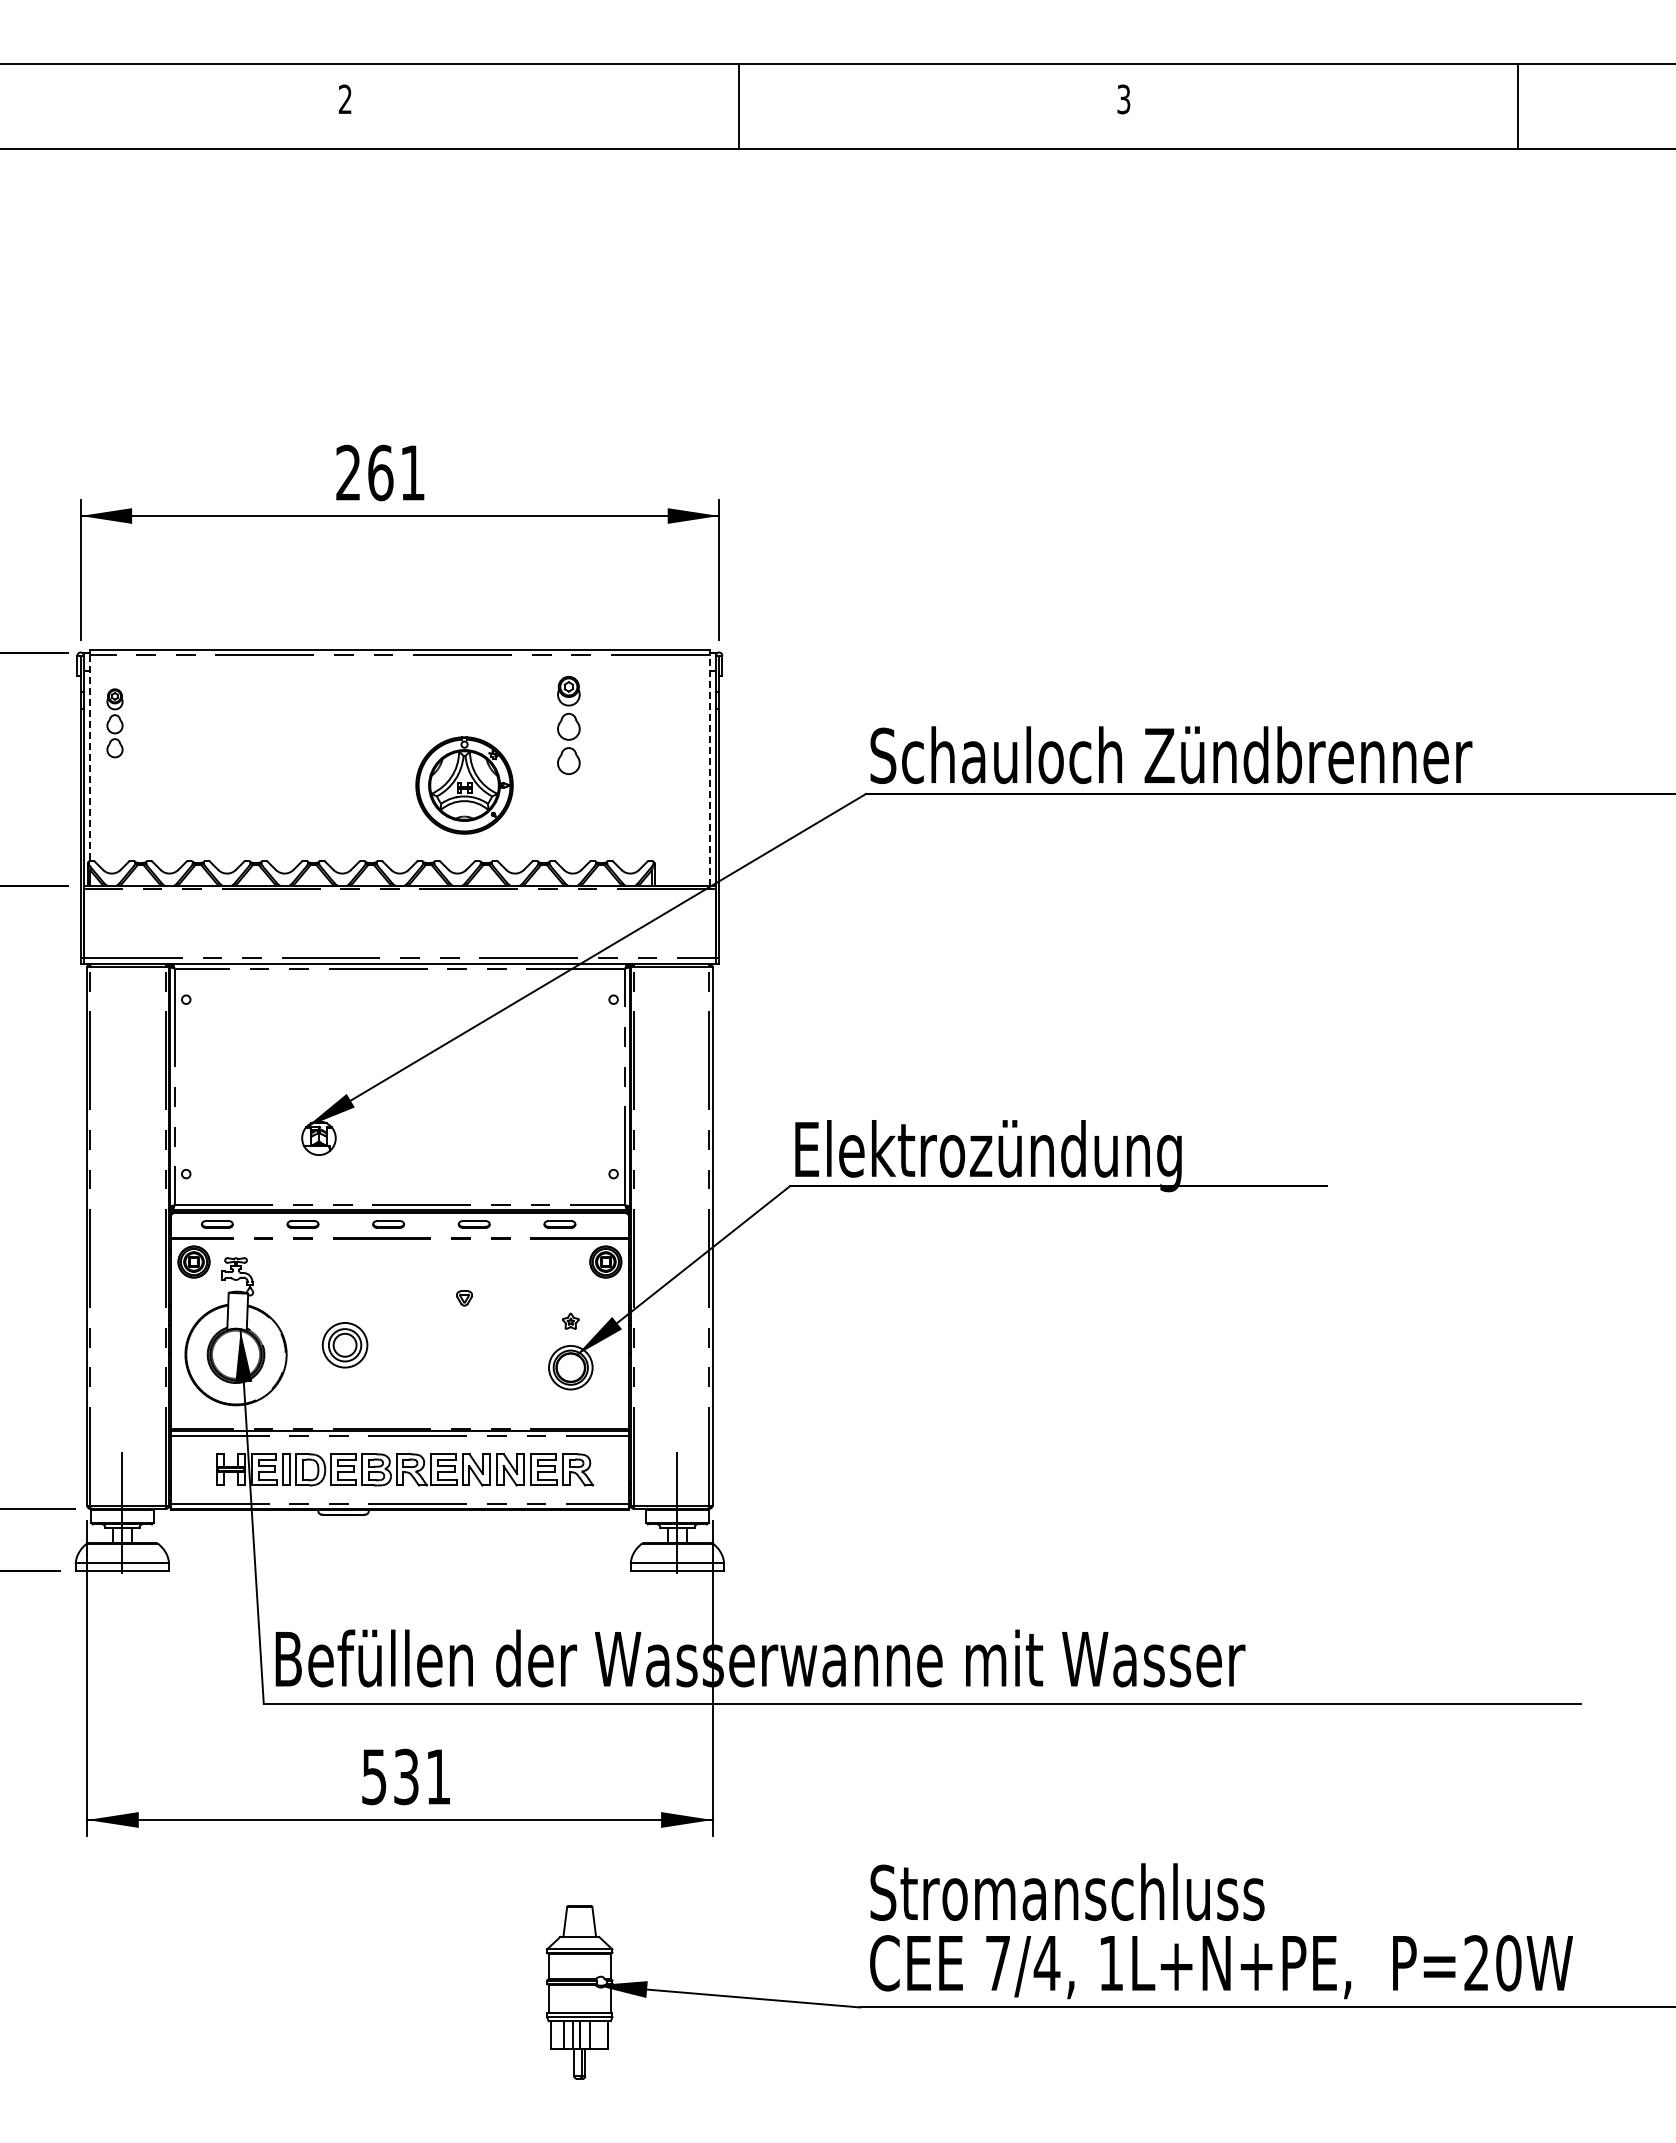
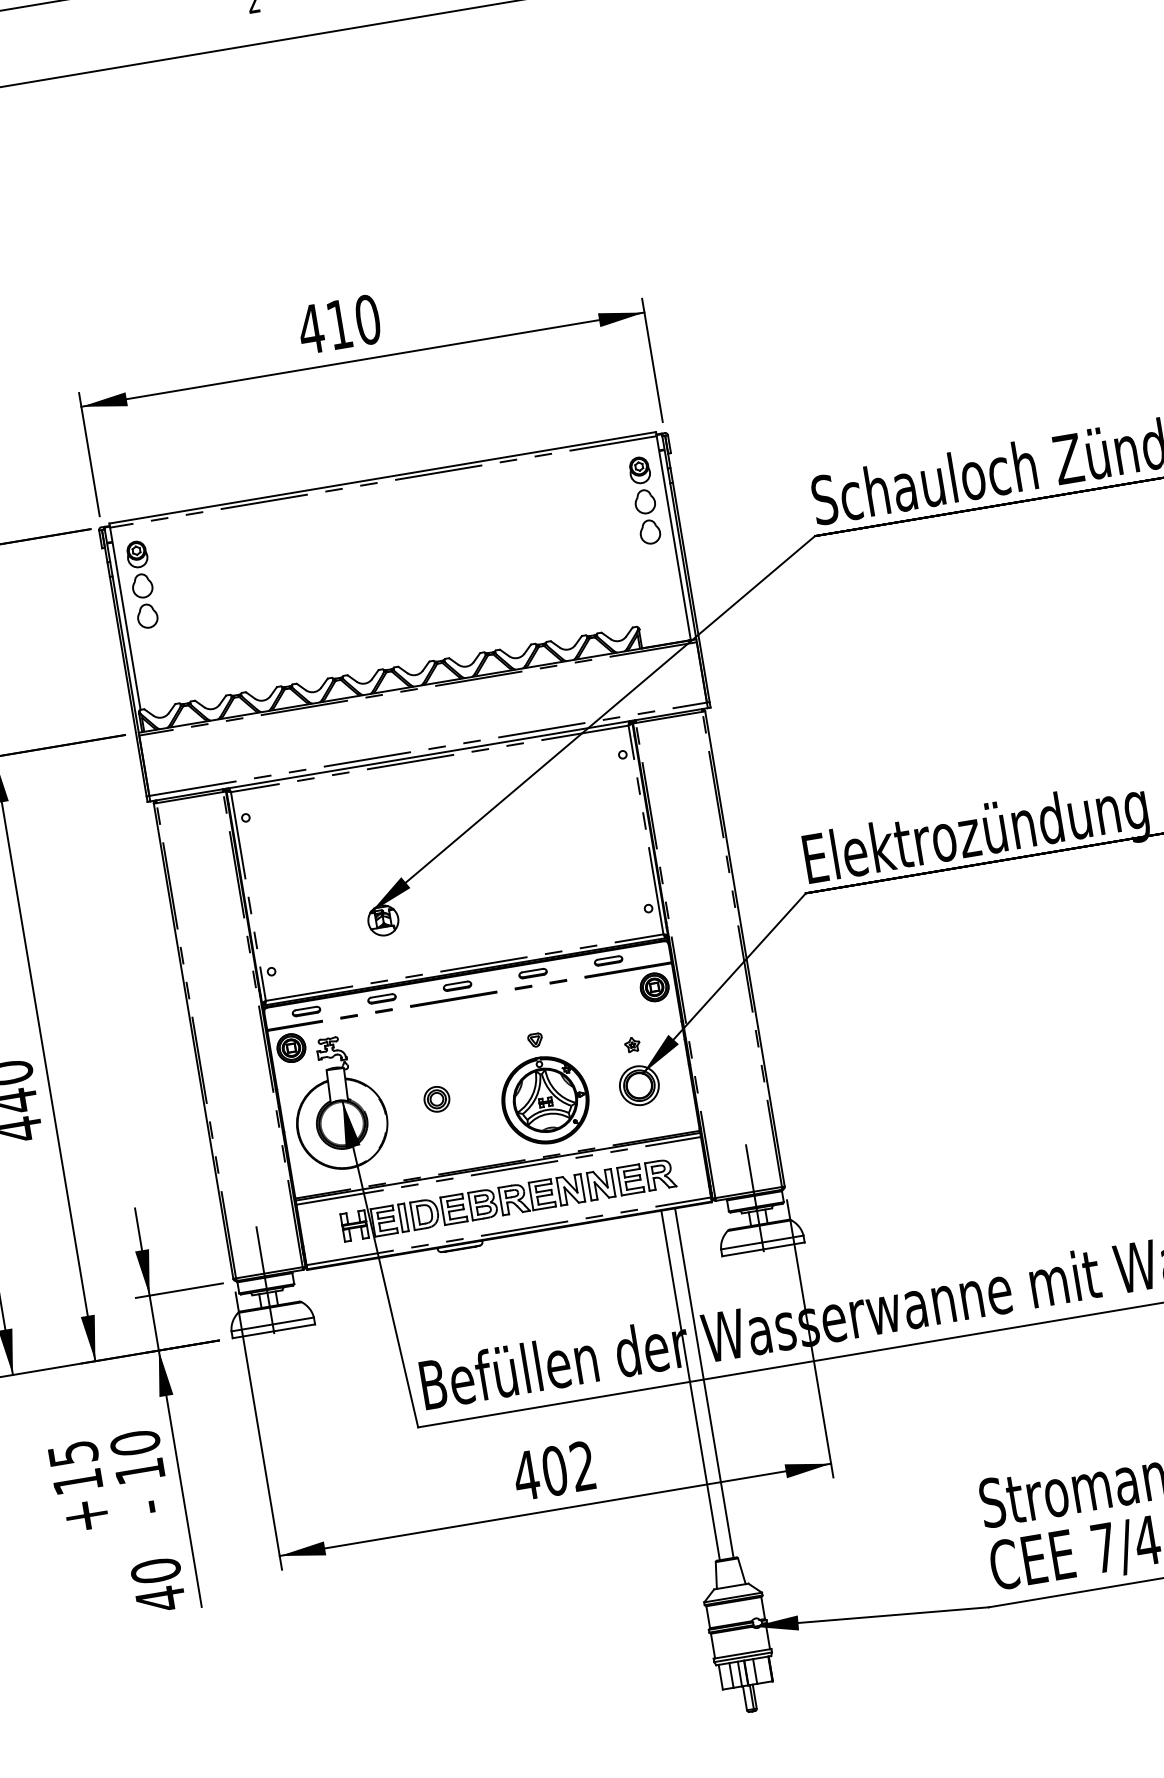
text: (380, 472) -> (339, 324), 261 -> 410
part: (114, 722) -> (141, 583), size x1.43
part: (568, 724) -> (644, 499), moved
line: (90, 758) -> (125, 619), dashed -> solid
line: (709, 770) -> (673, 538), dashed -> solid
part: (464, 785) -> (545, 1100), moved
part: (344, 1345) -> (436, 1099), size x0.62
line: (571, 1707) -> (690, 1385), added
line: (587, 1707) -> (704, 1382), added
text: (404, 1776) -> (553, 1470), 531 -> 402

